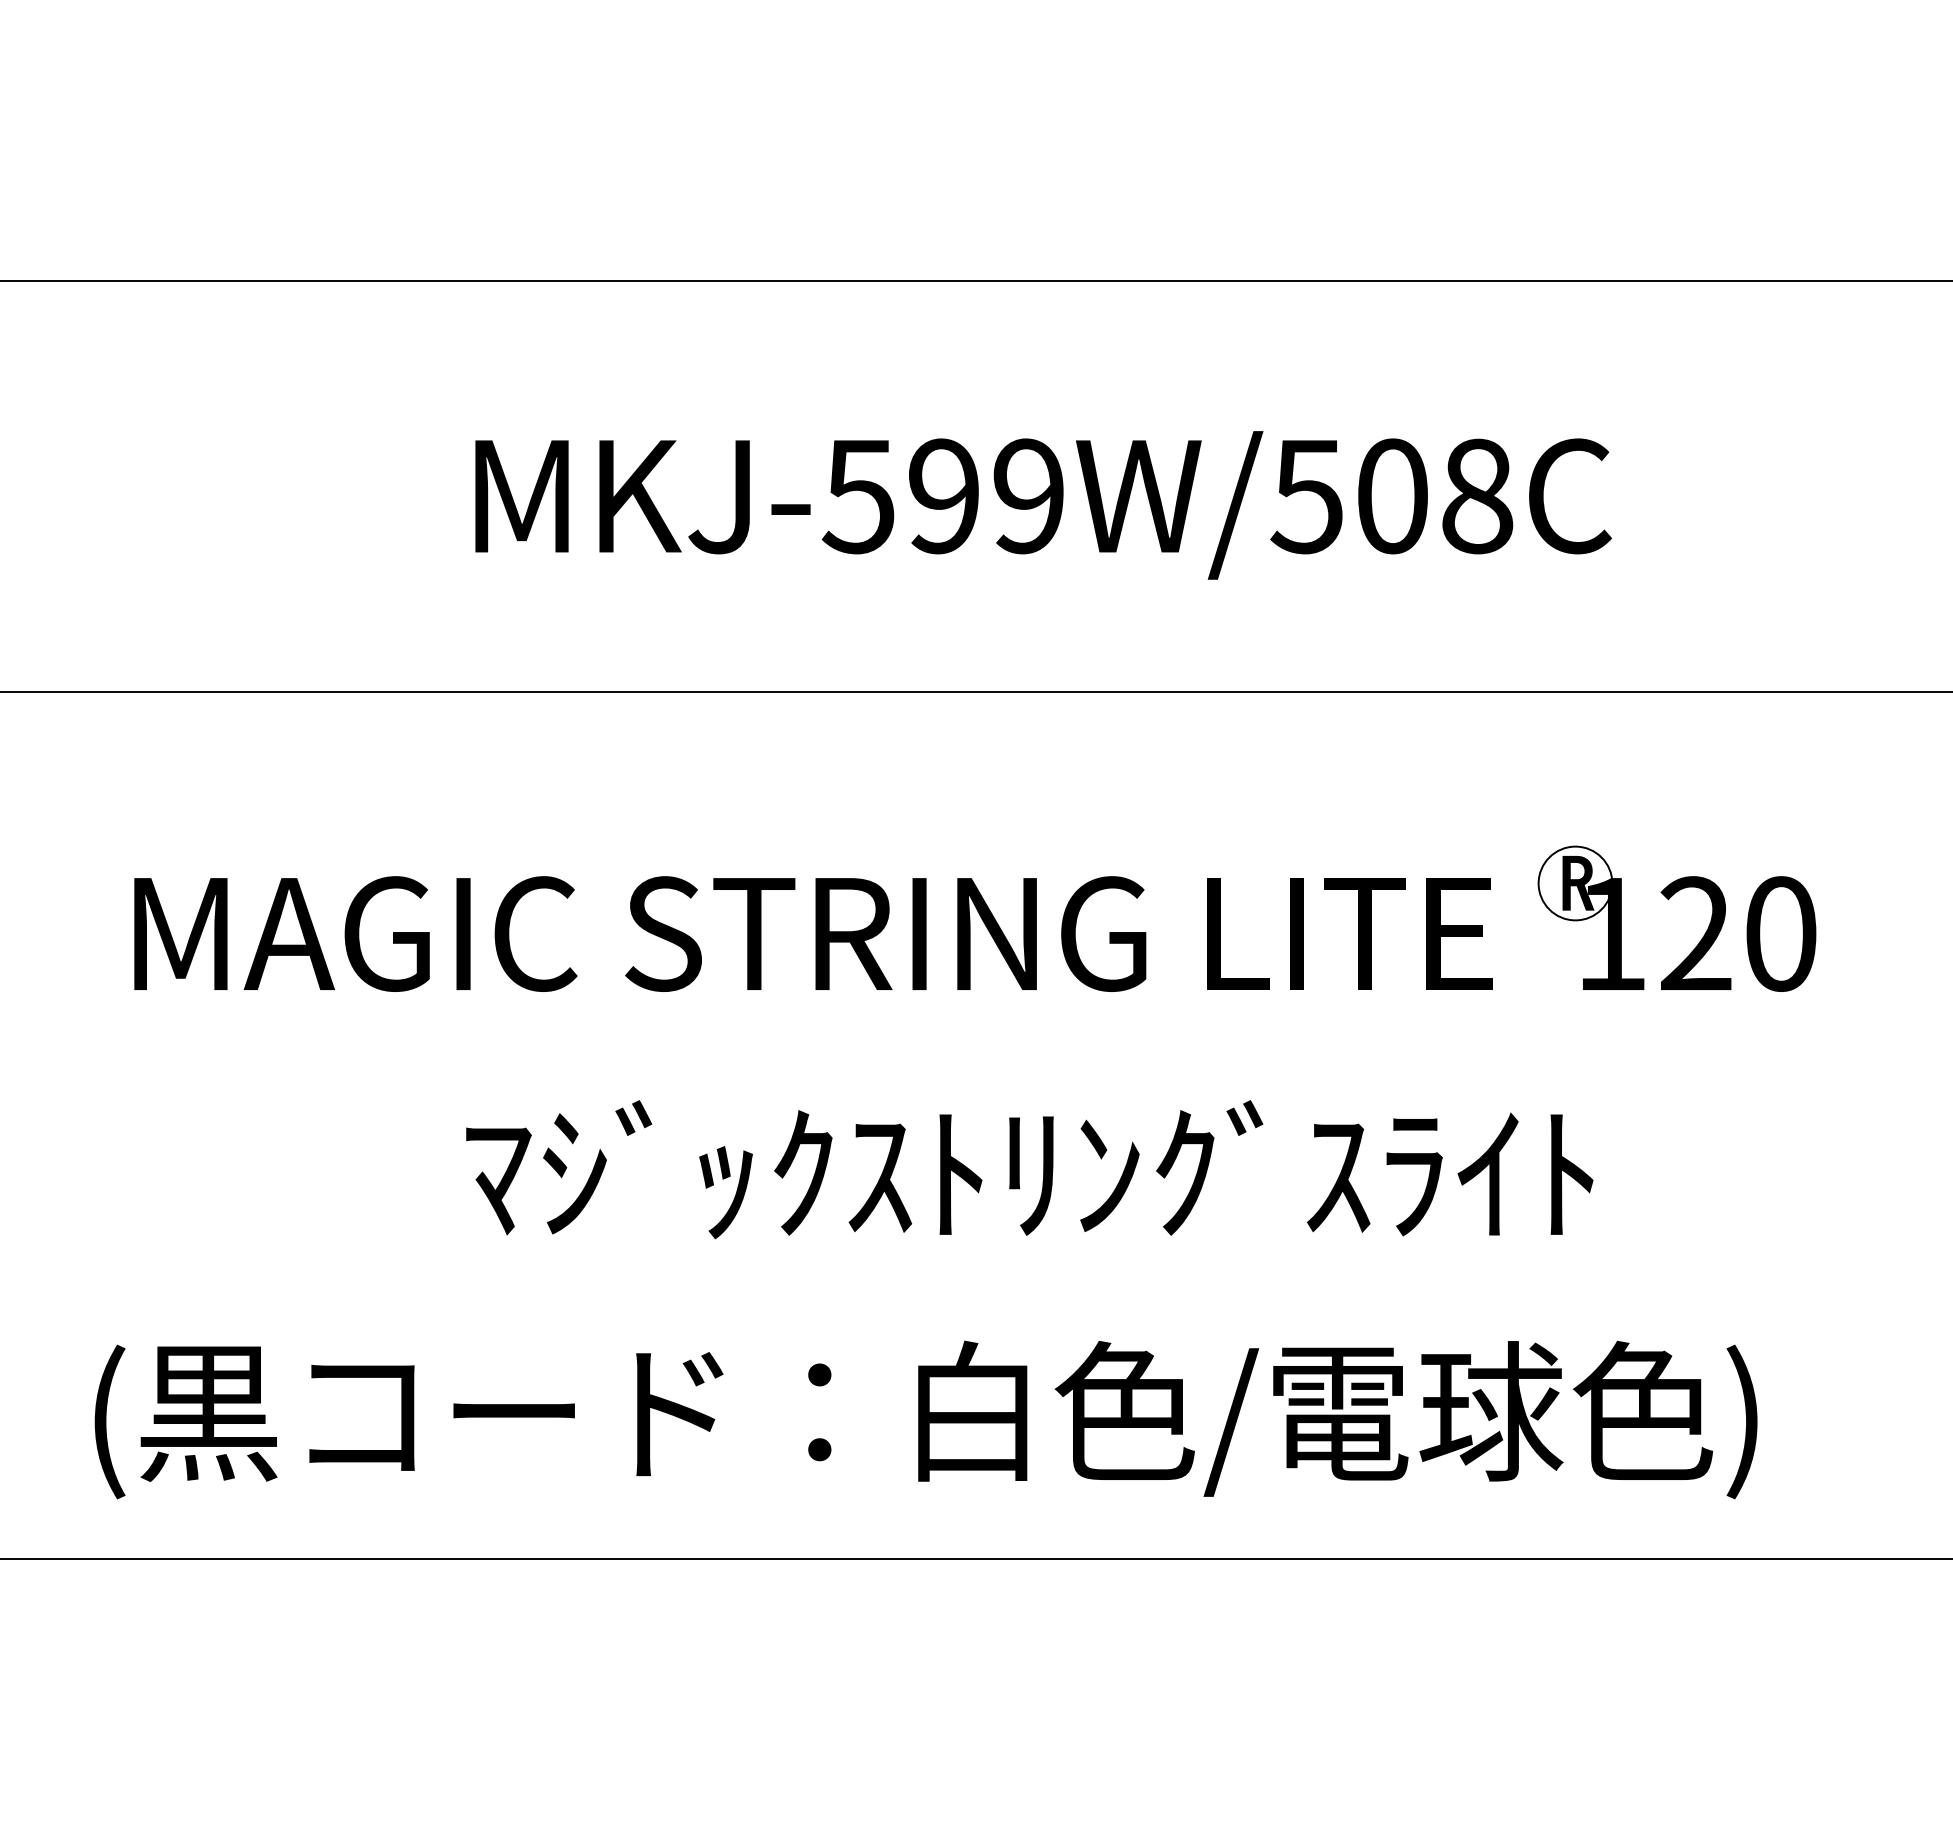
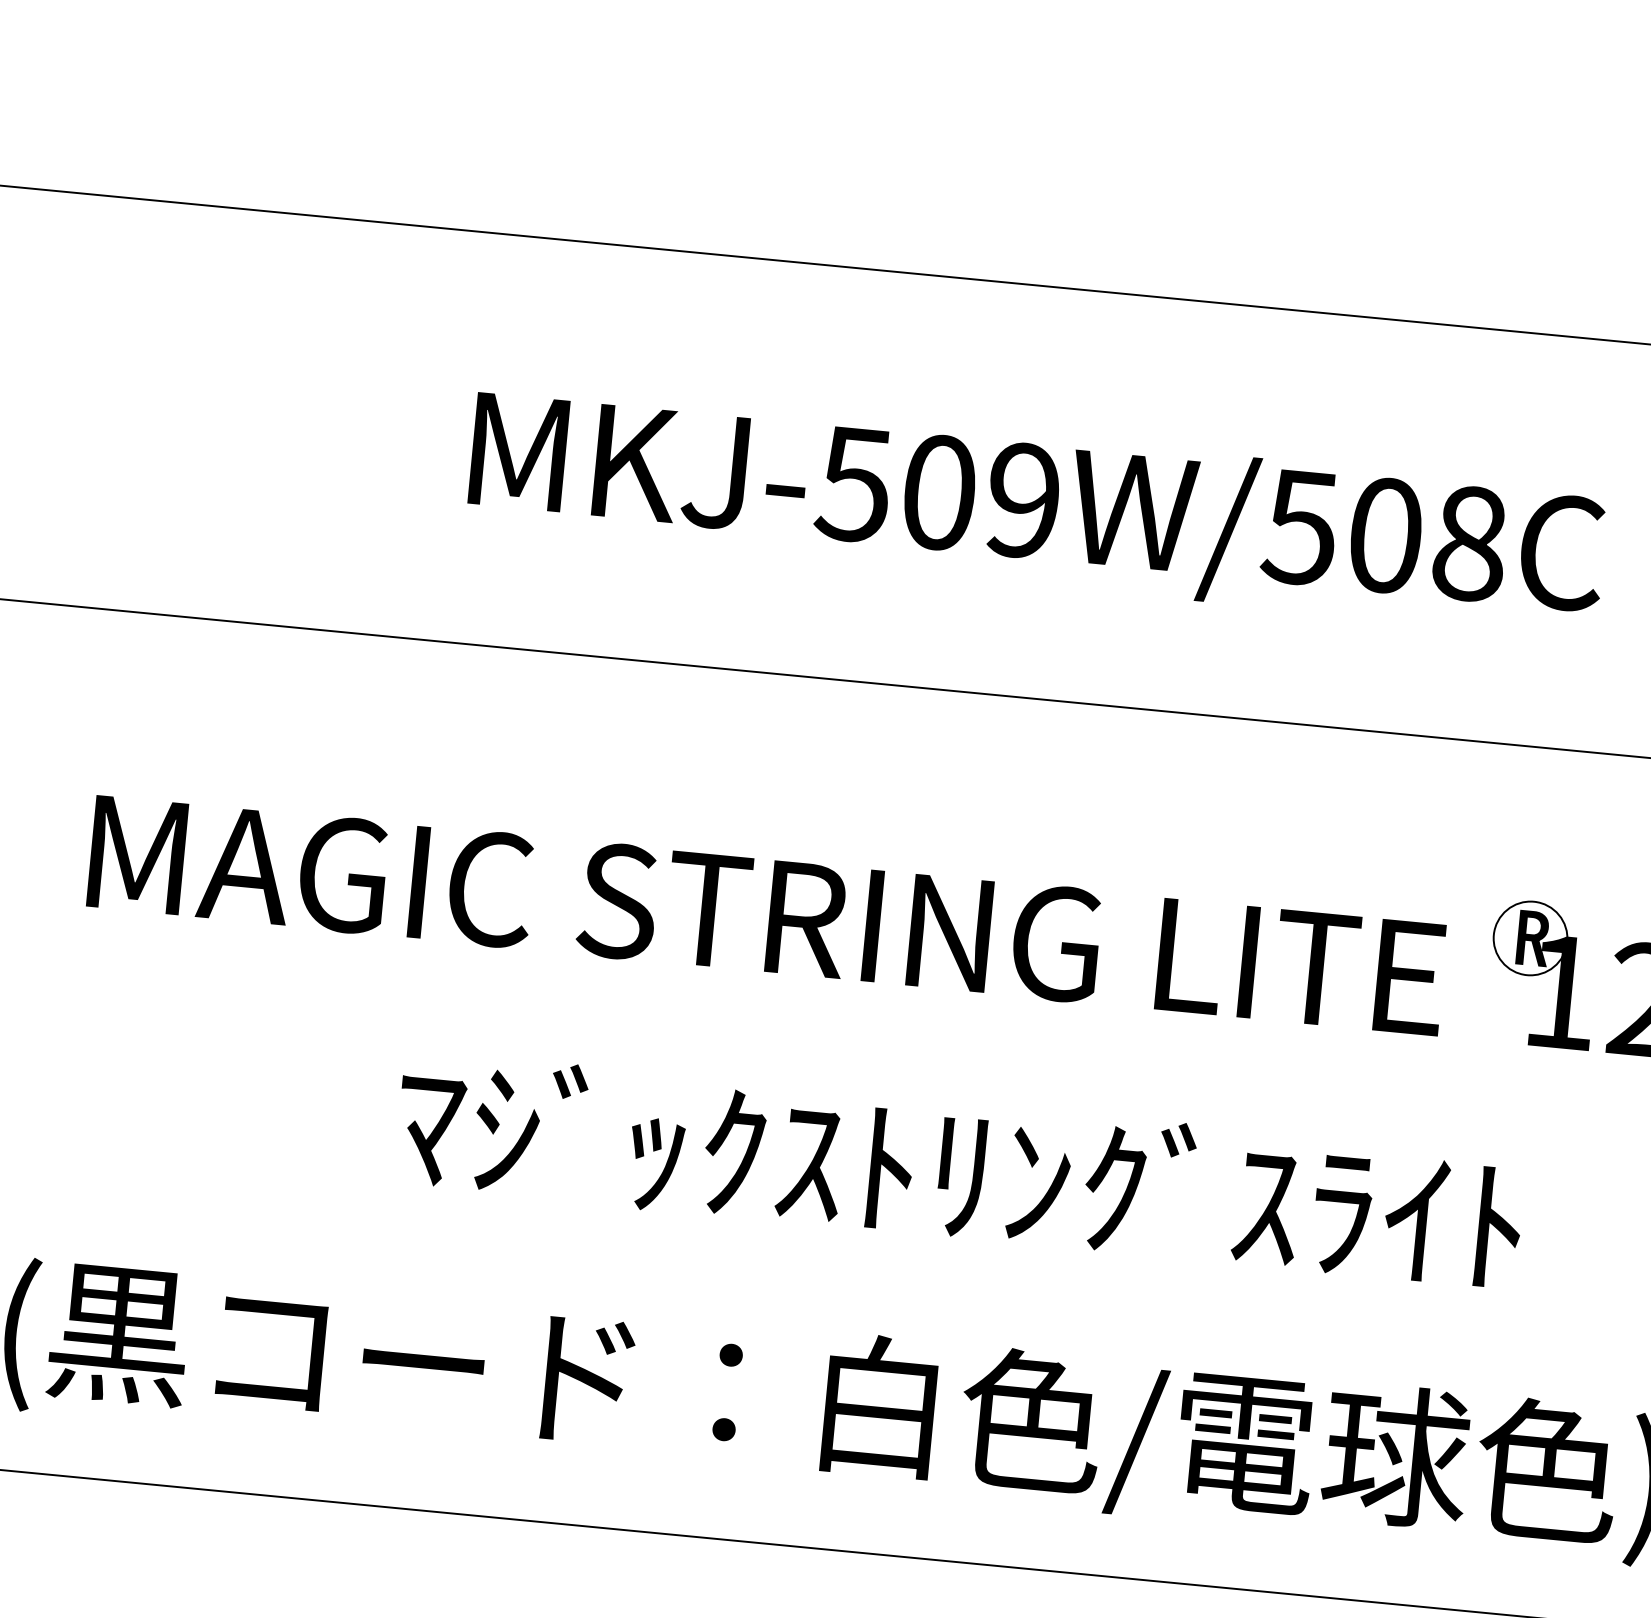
text: (944, 496) -> (939, 492), MKJ-599W/508C -> MKJ-509W/508C

